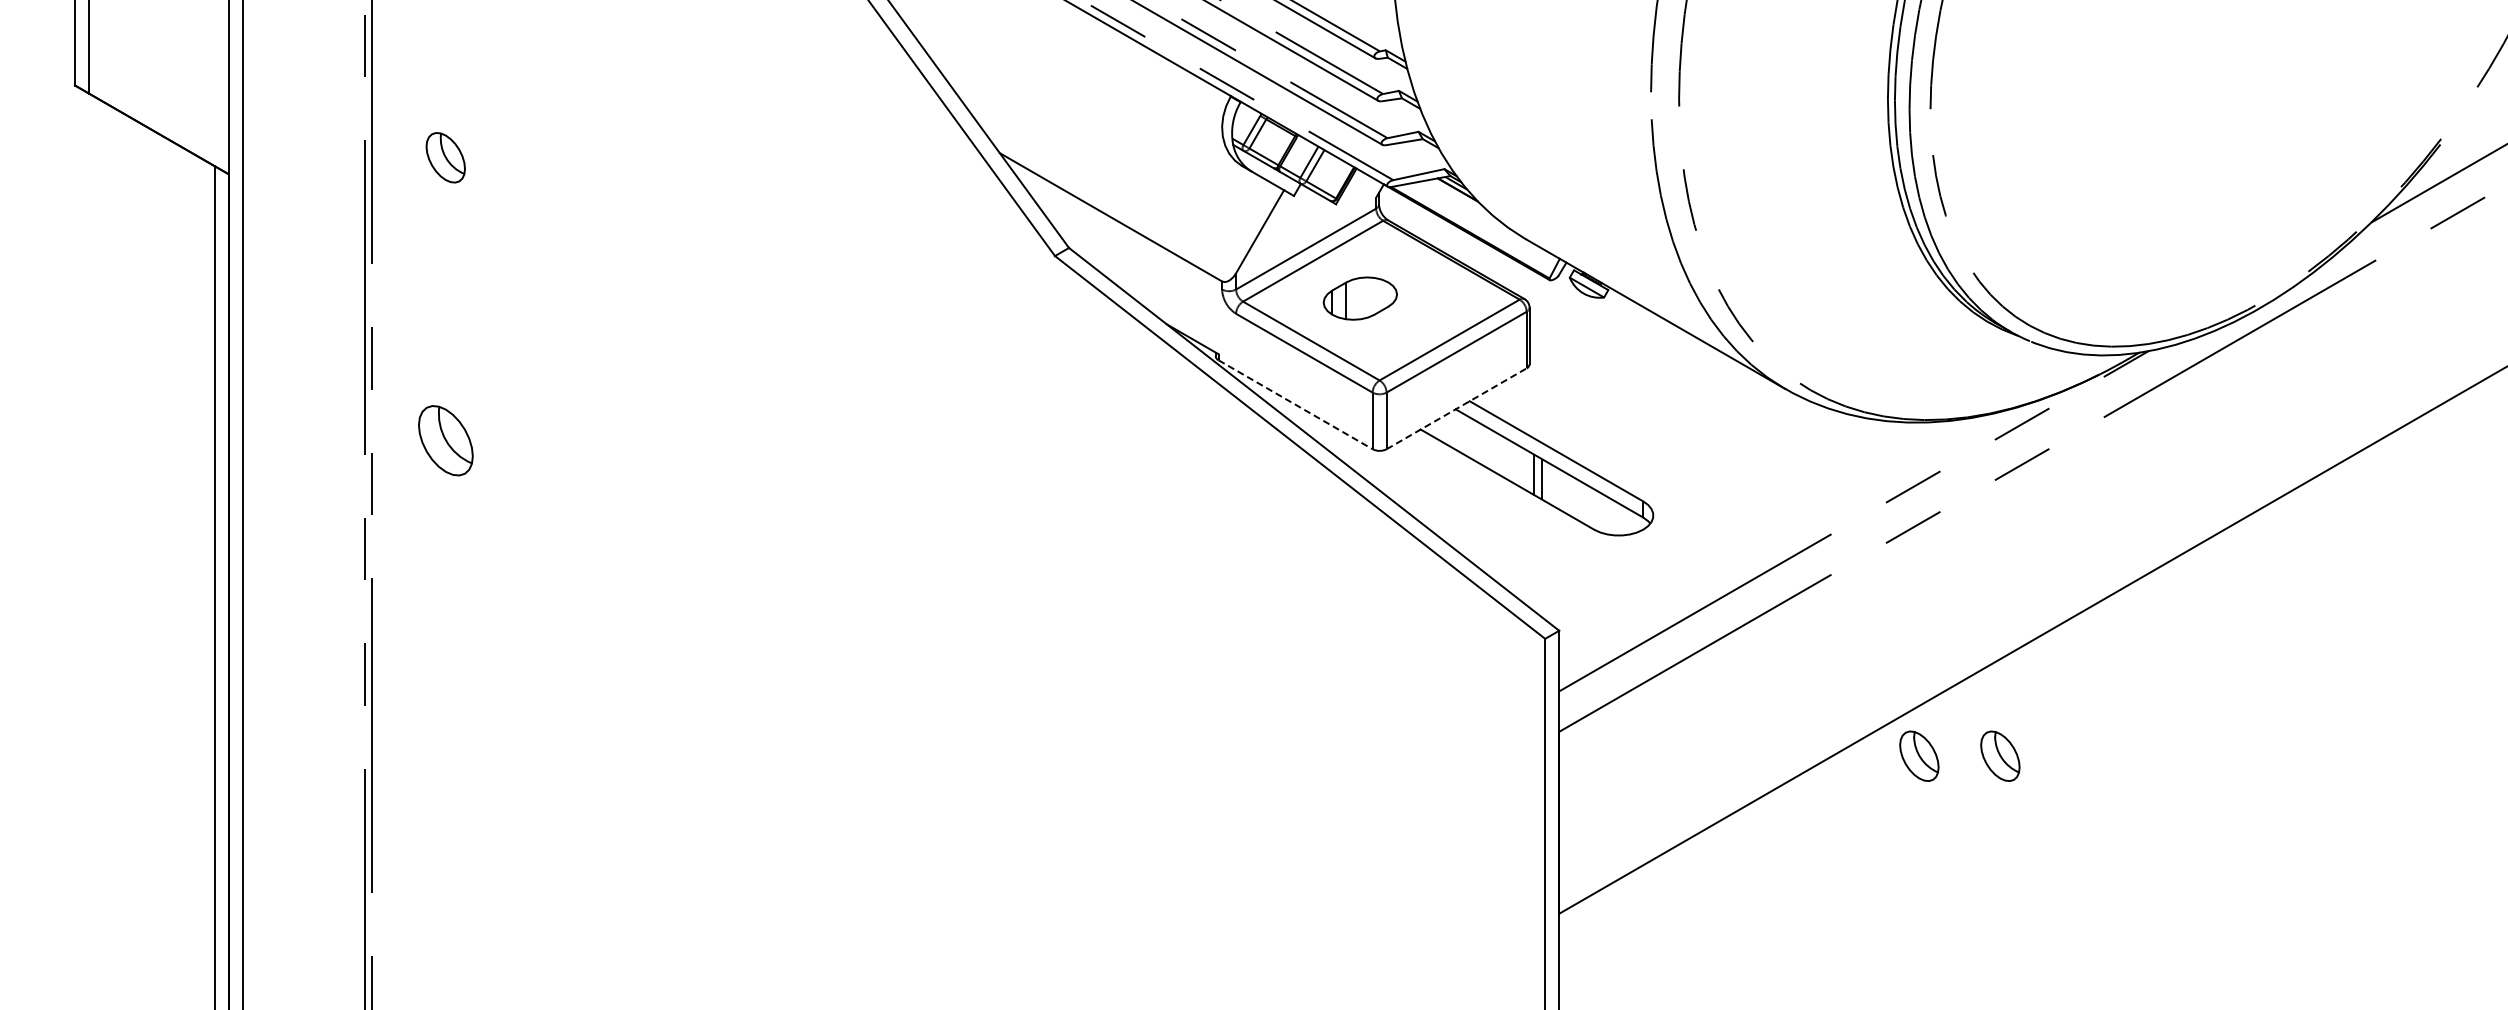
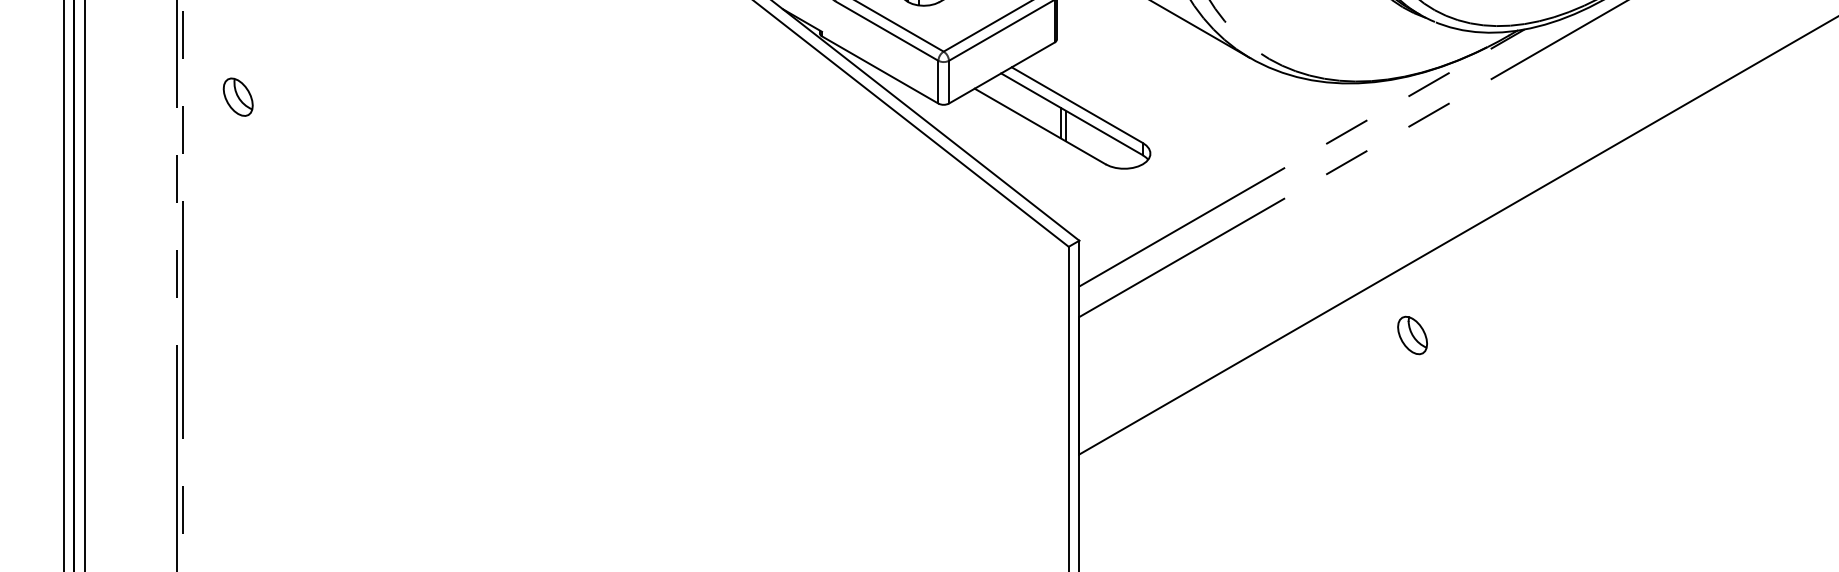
line: (1295, 404) -> (880, 69), dashed -> solid
line: (1456, 408) -> (1001, 72), dashed -> solid
part: (445, 440) -> (238, 96), size x0.71
part: (1919, 755) -> (1351, 334), removed

